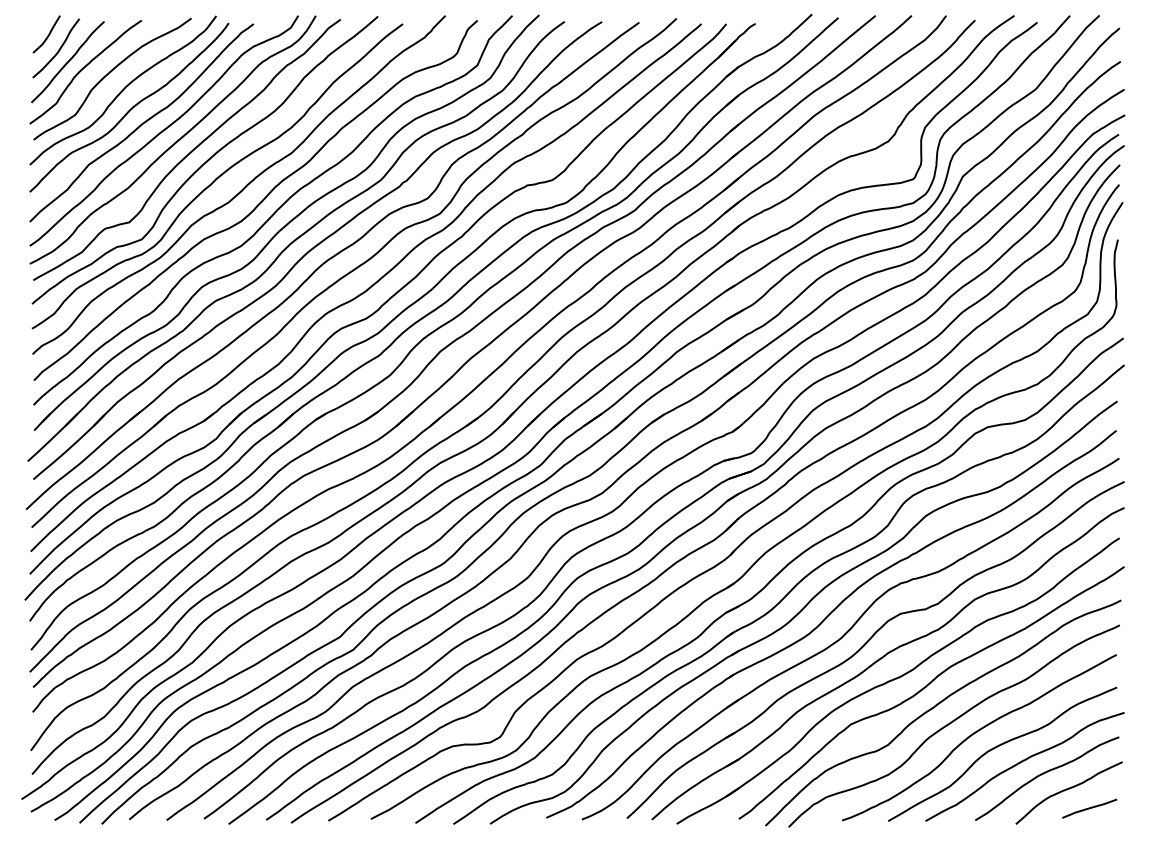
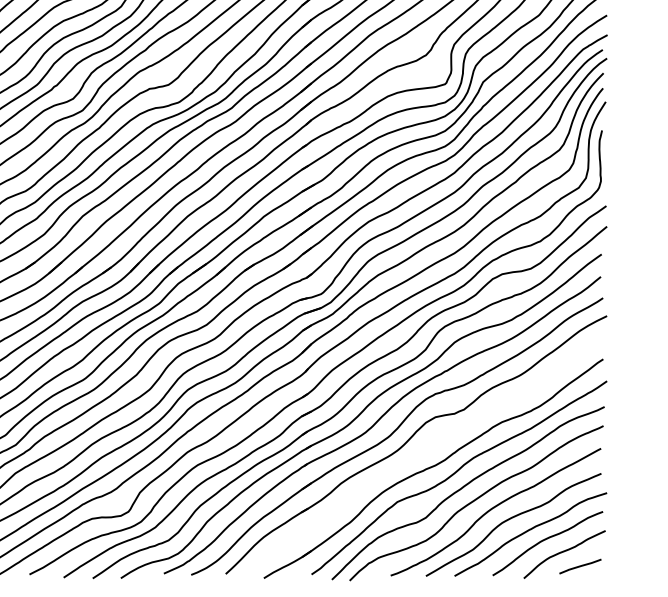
part: (884, 657) -> (423, 450), removed

